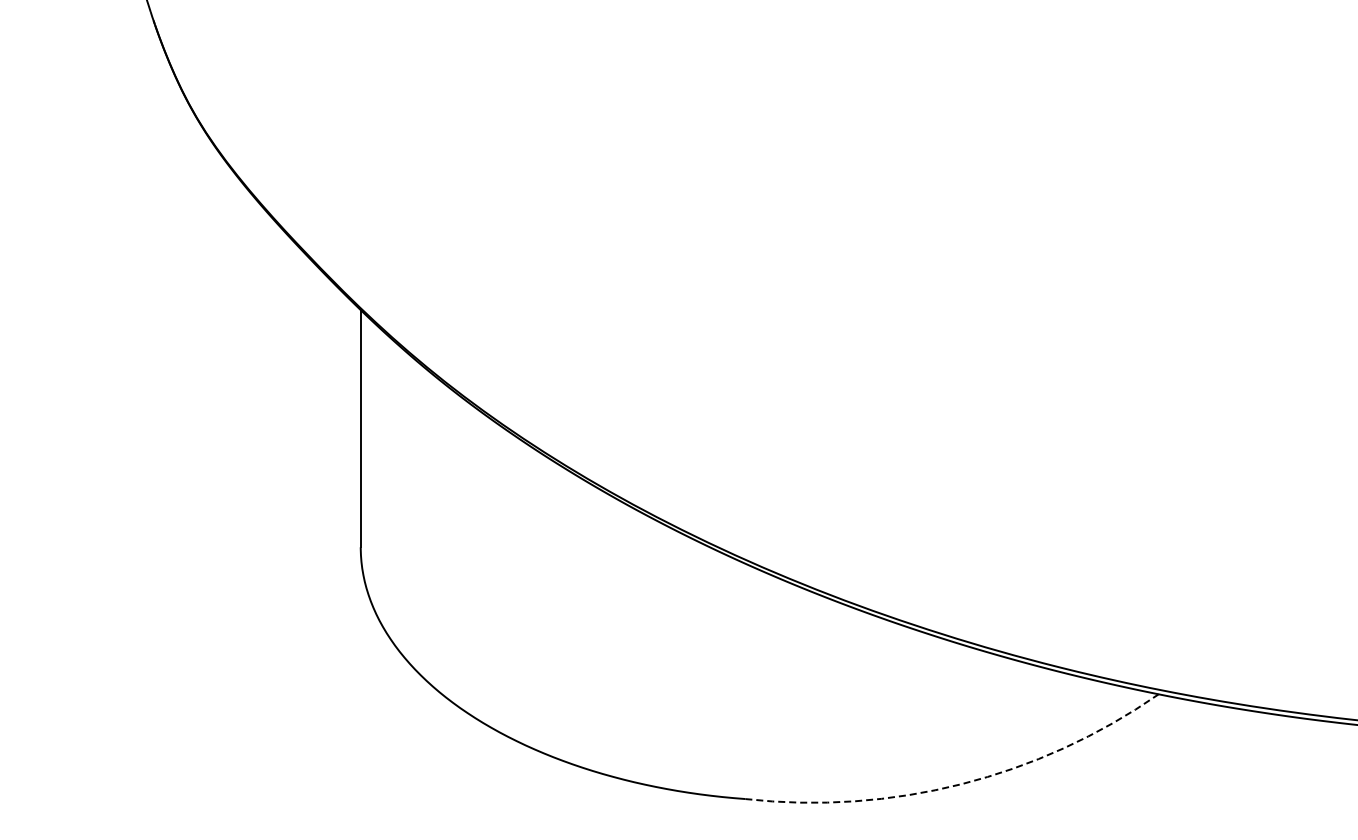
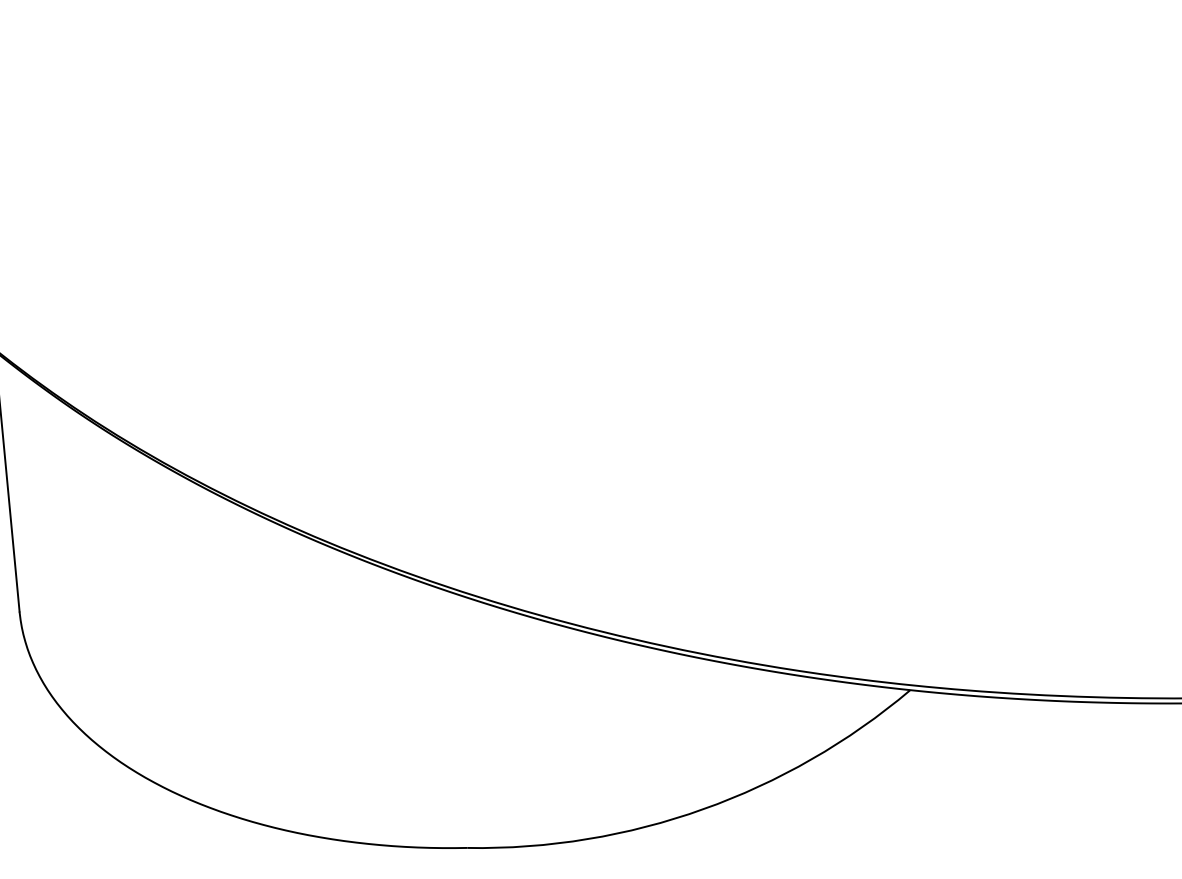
arc: (961, 784) -> (703, 809), dashed -> solid

